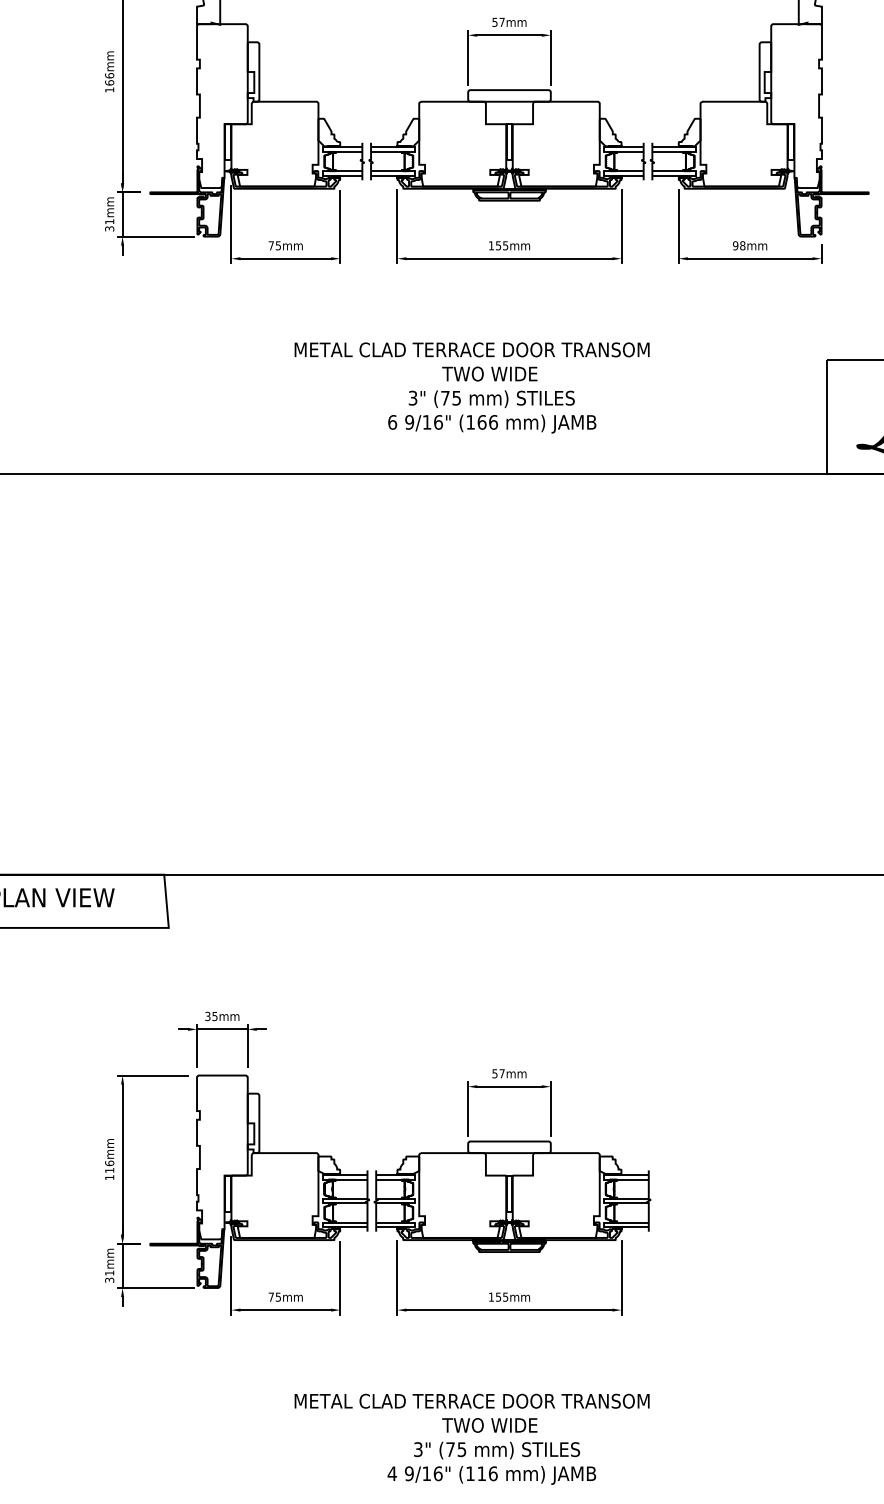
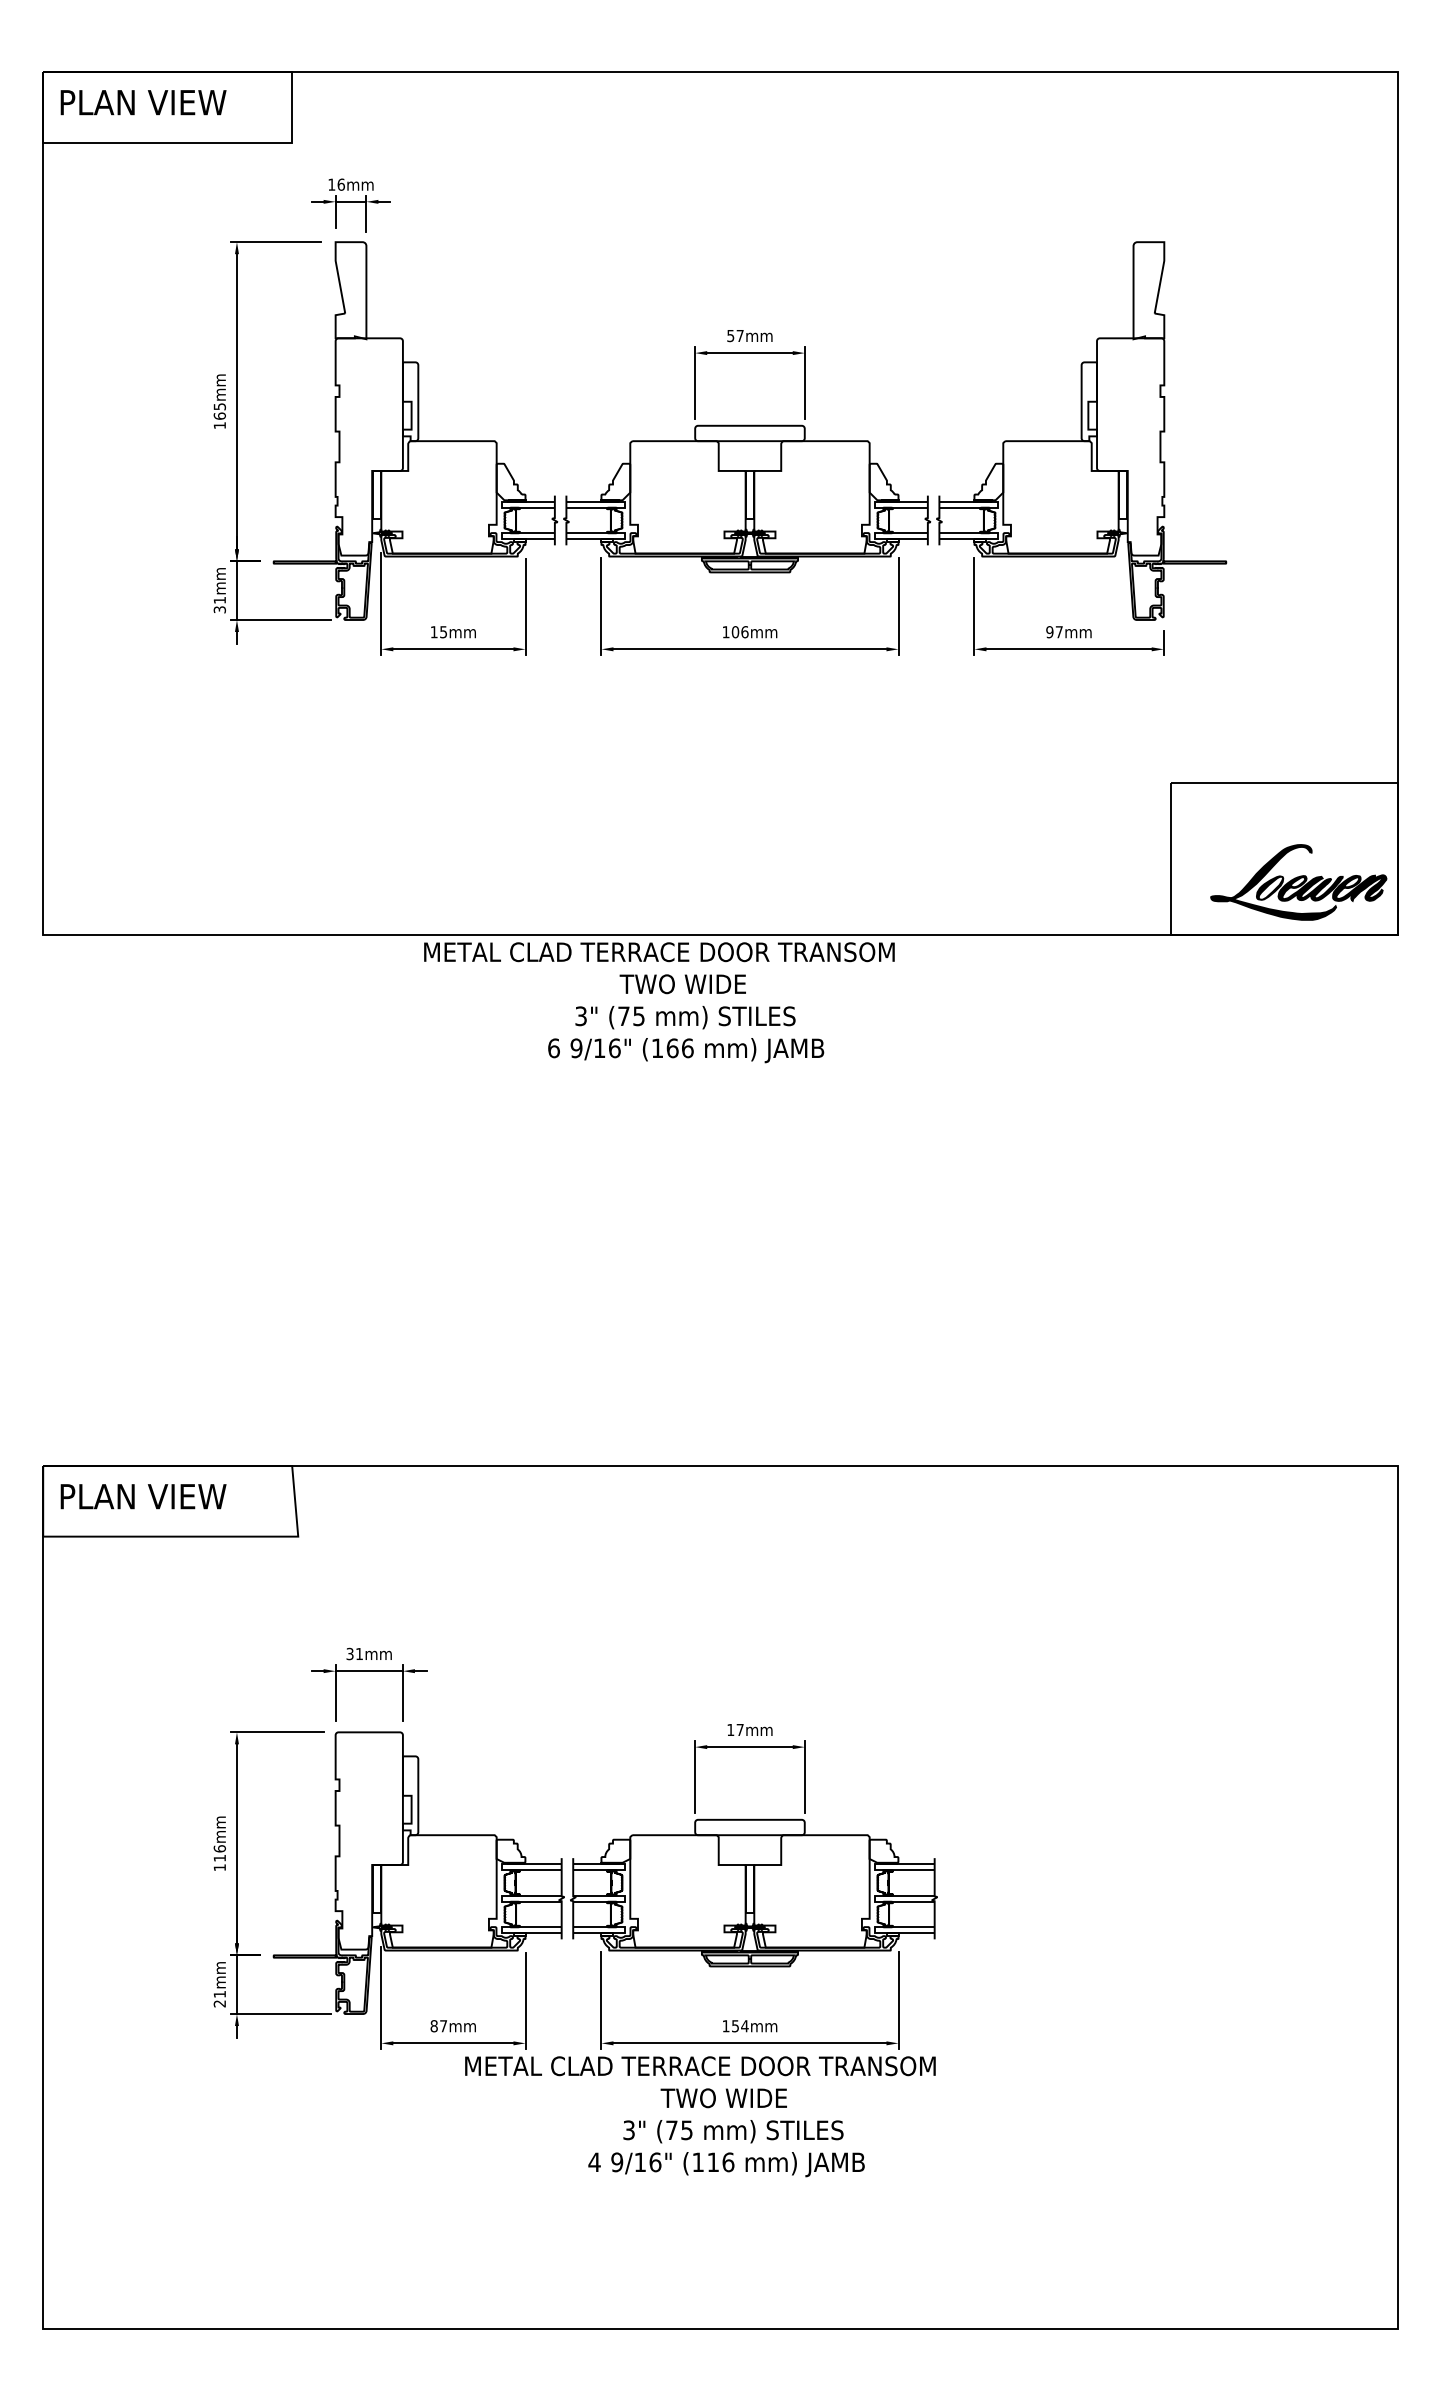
text: (109, 75) -> (219, 406), 166mm -> 165mm
text: (270, 246) -> (433, 632), 75mm -> 15mm
text: (501, 246) -> (739, 632), 155mm -> 106mm
text: (742, 246) -> (1058, 632), 98mm -> 97mm
text: (472, 387) -> (659, 1002), moved
text: (215, 1016) -> (359, 1654), 35mm -> 31mm
text: (494, 1074) -> (730, 1730), 57mm -> 17mm
text: (109, 1280) -> (219, 2003), 31mm -> 21mm
text: (274, 1297) -> (438, 2026), 75mm -> 87mm
text: (505, 1297) -> (744, 2026), 155mm -> 154mm
text: (472, 1439) -> (700, 2116), moved

